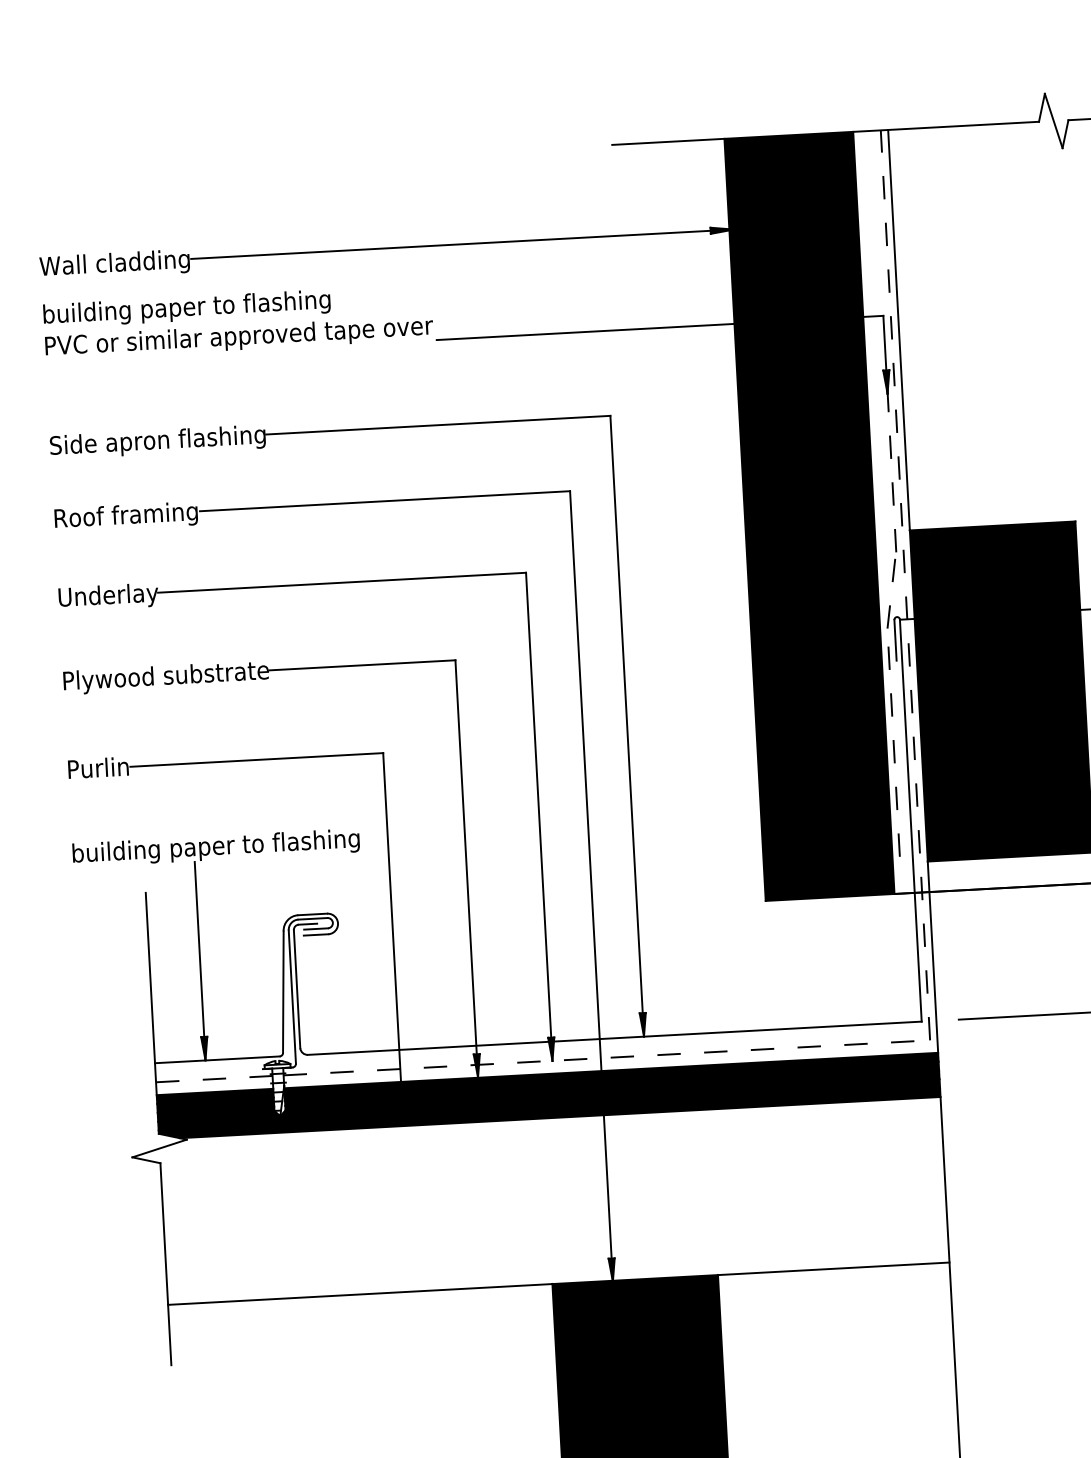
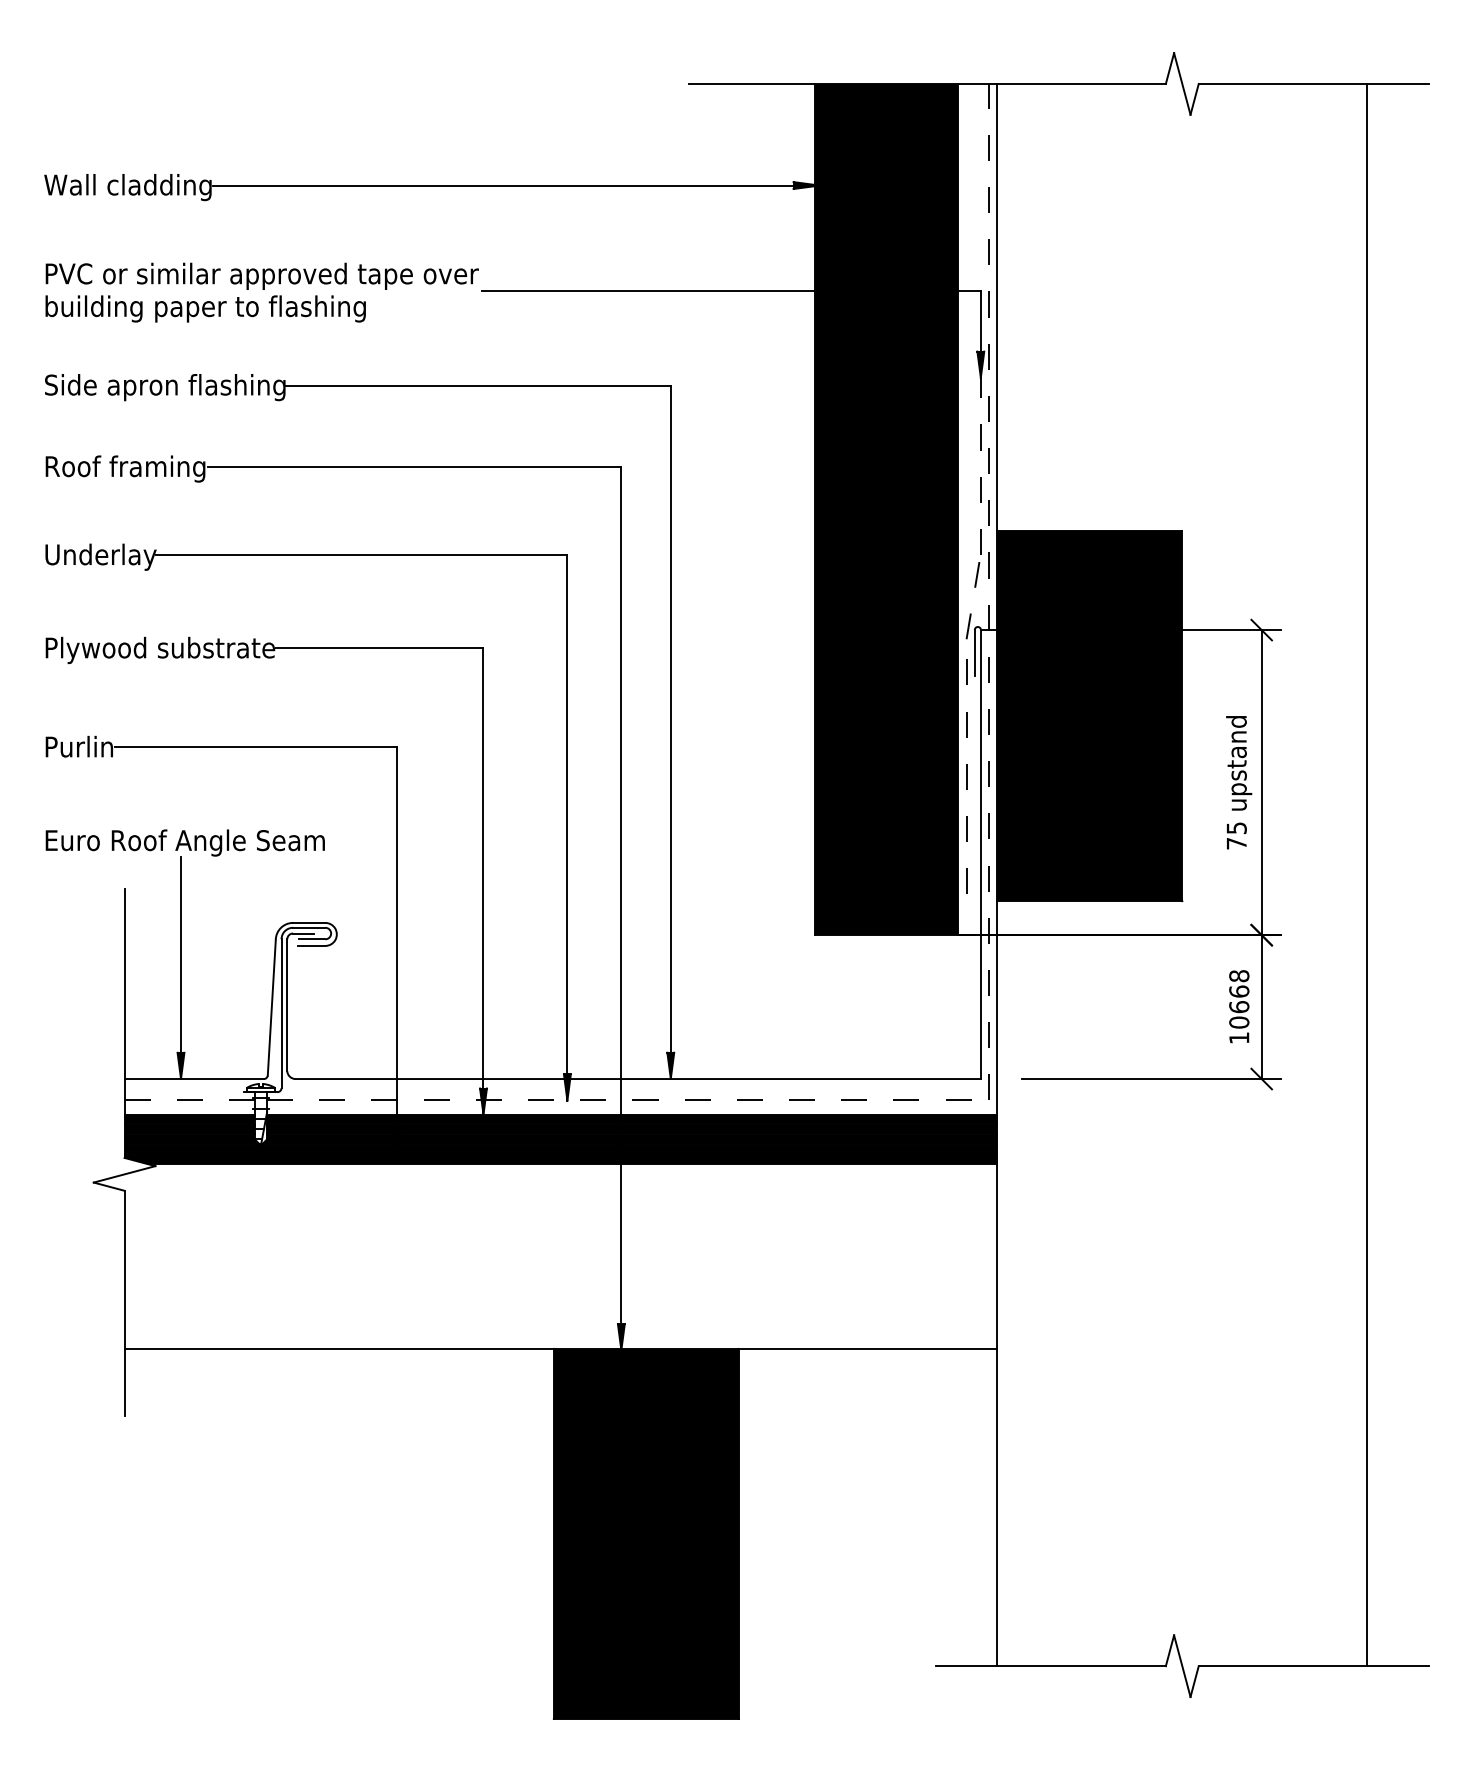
text: (186, 308) -> (205, 308), moved
text: (215, 847) -> (205, 842), building paper to flashing -> Euro Roof Angle Seam

